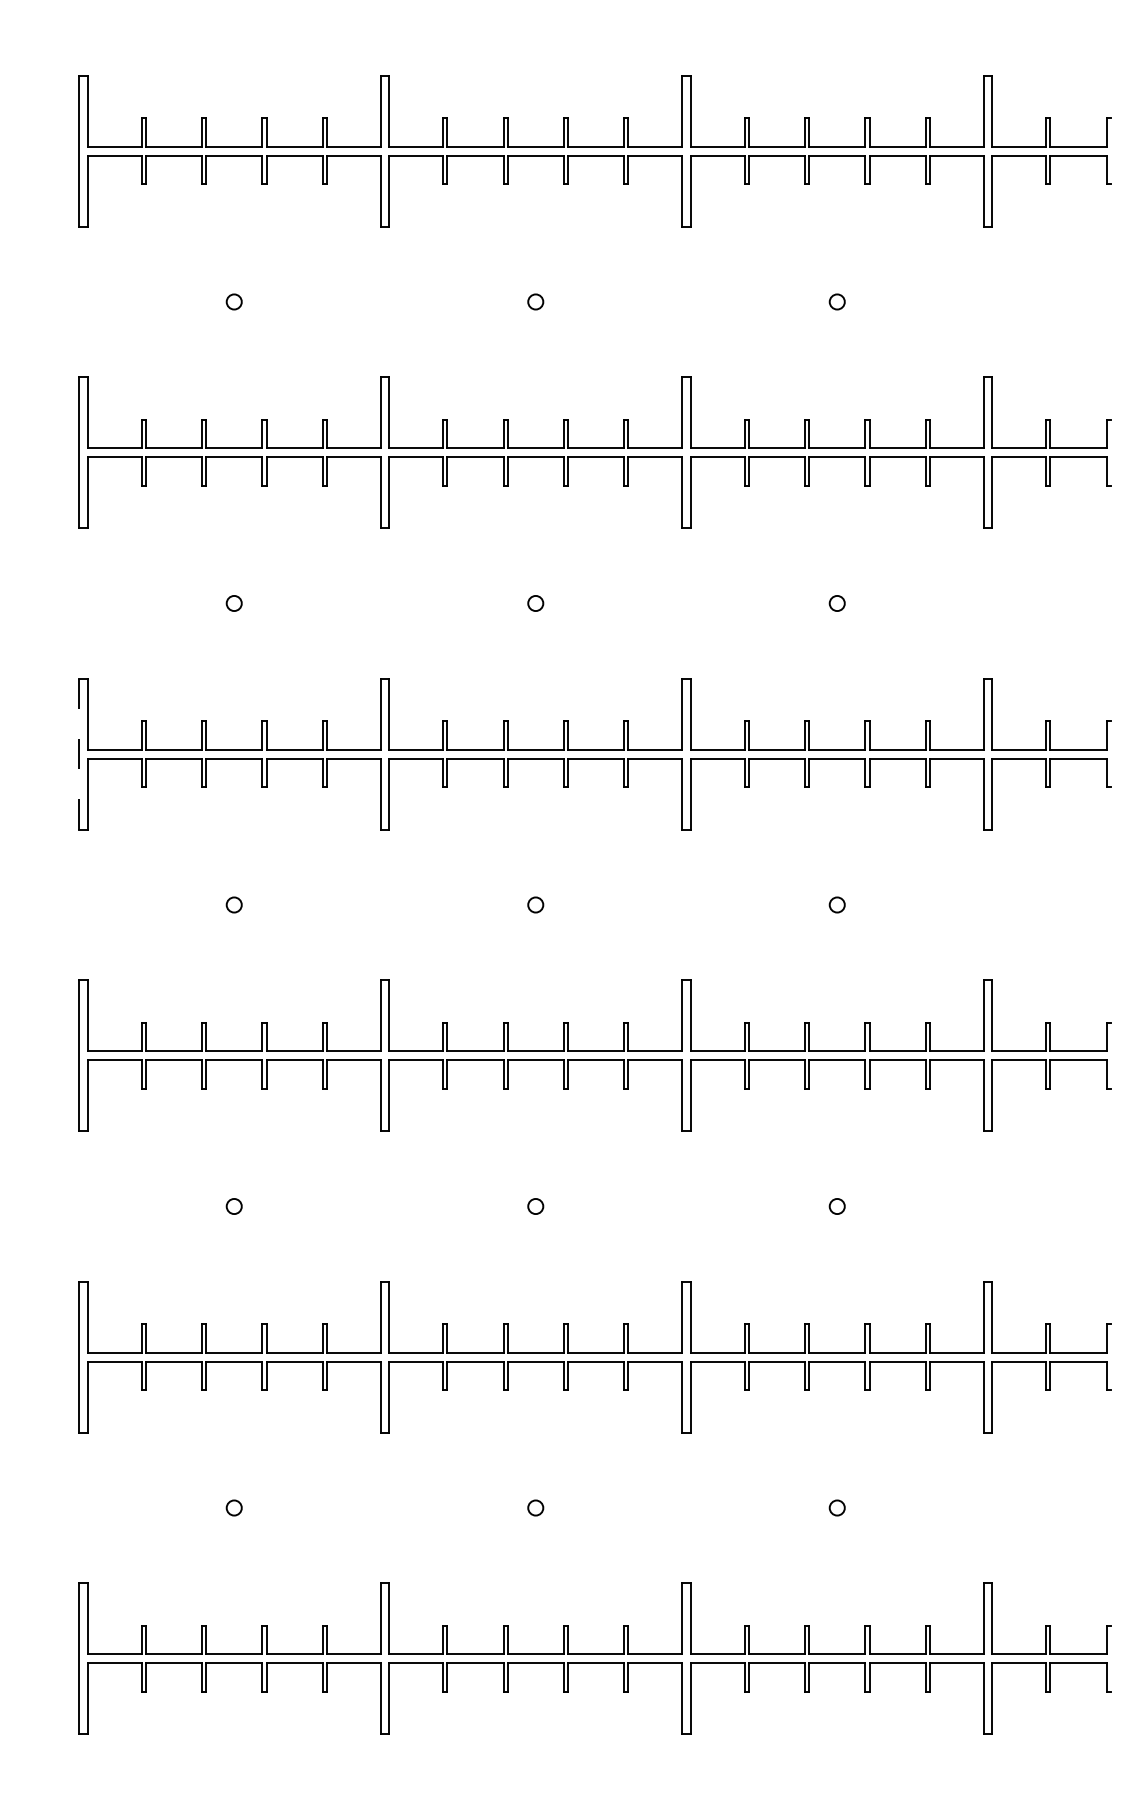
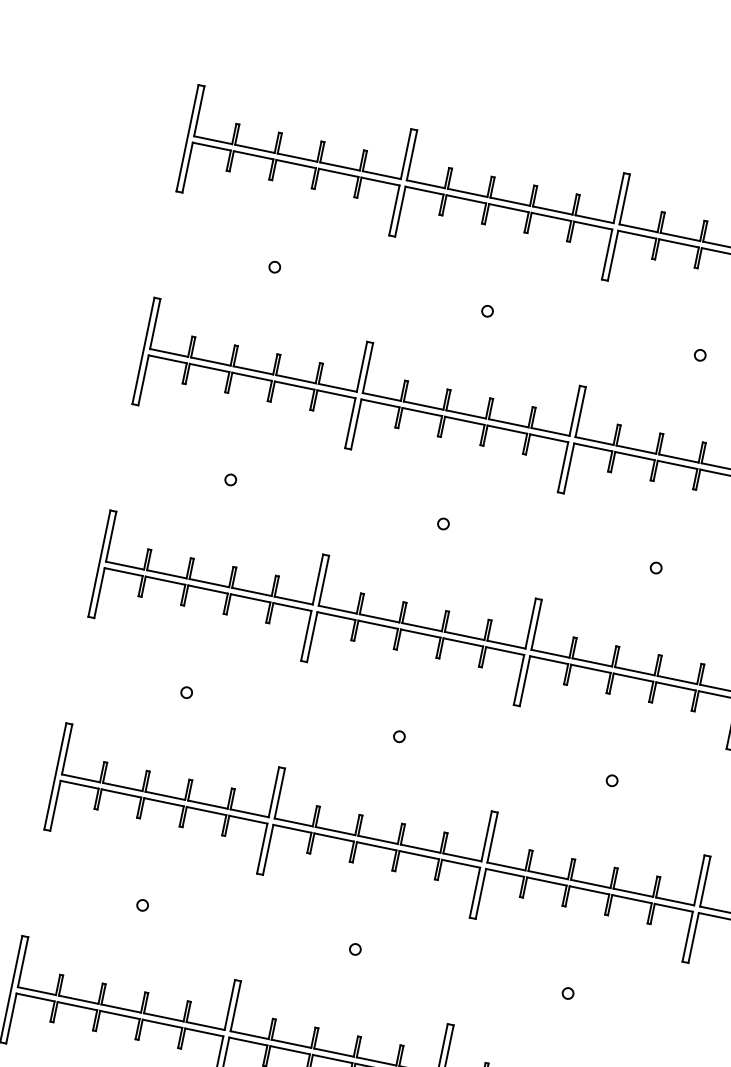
line: (79, 753) -> (99, 563), dashed -> solid

